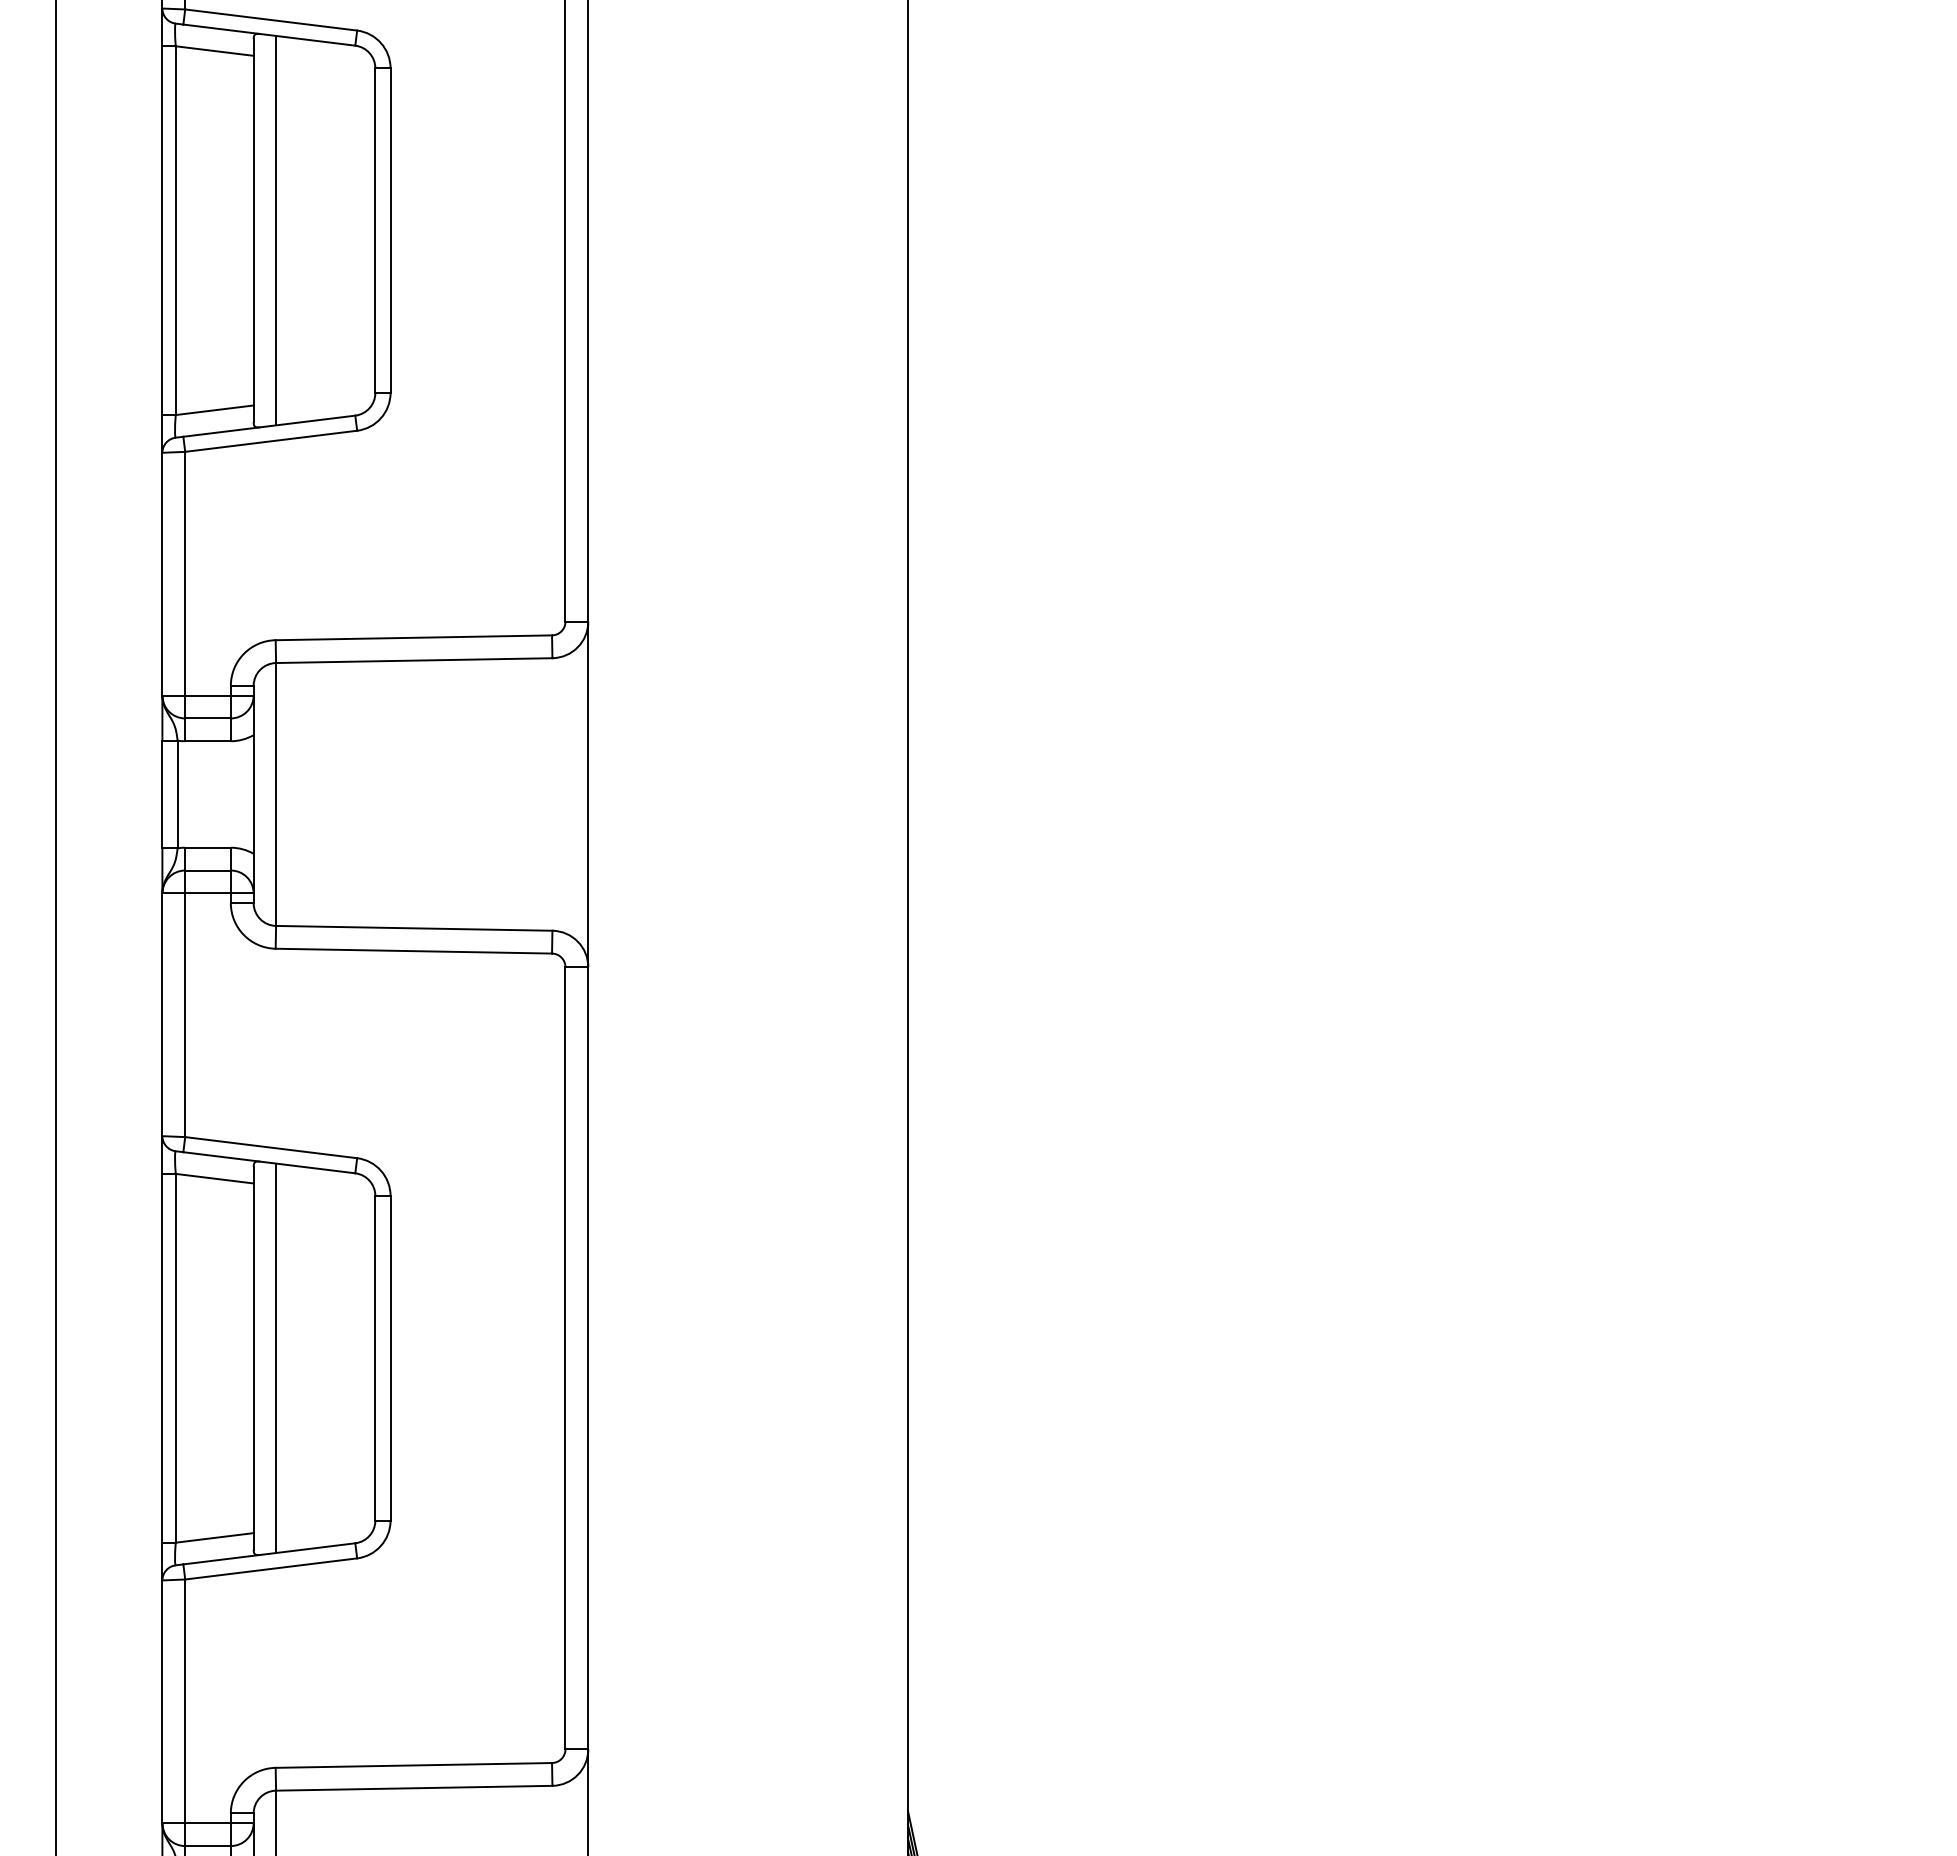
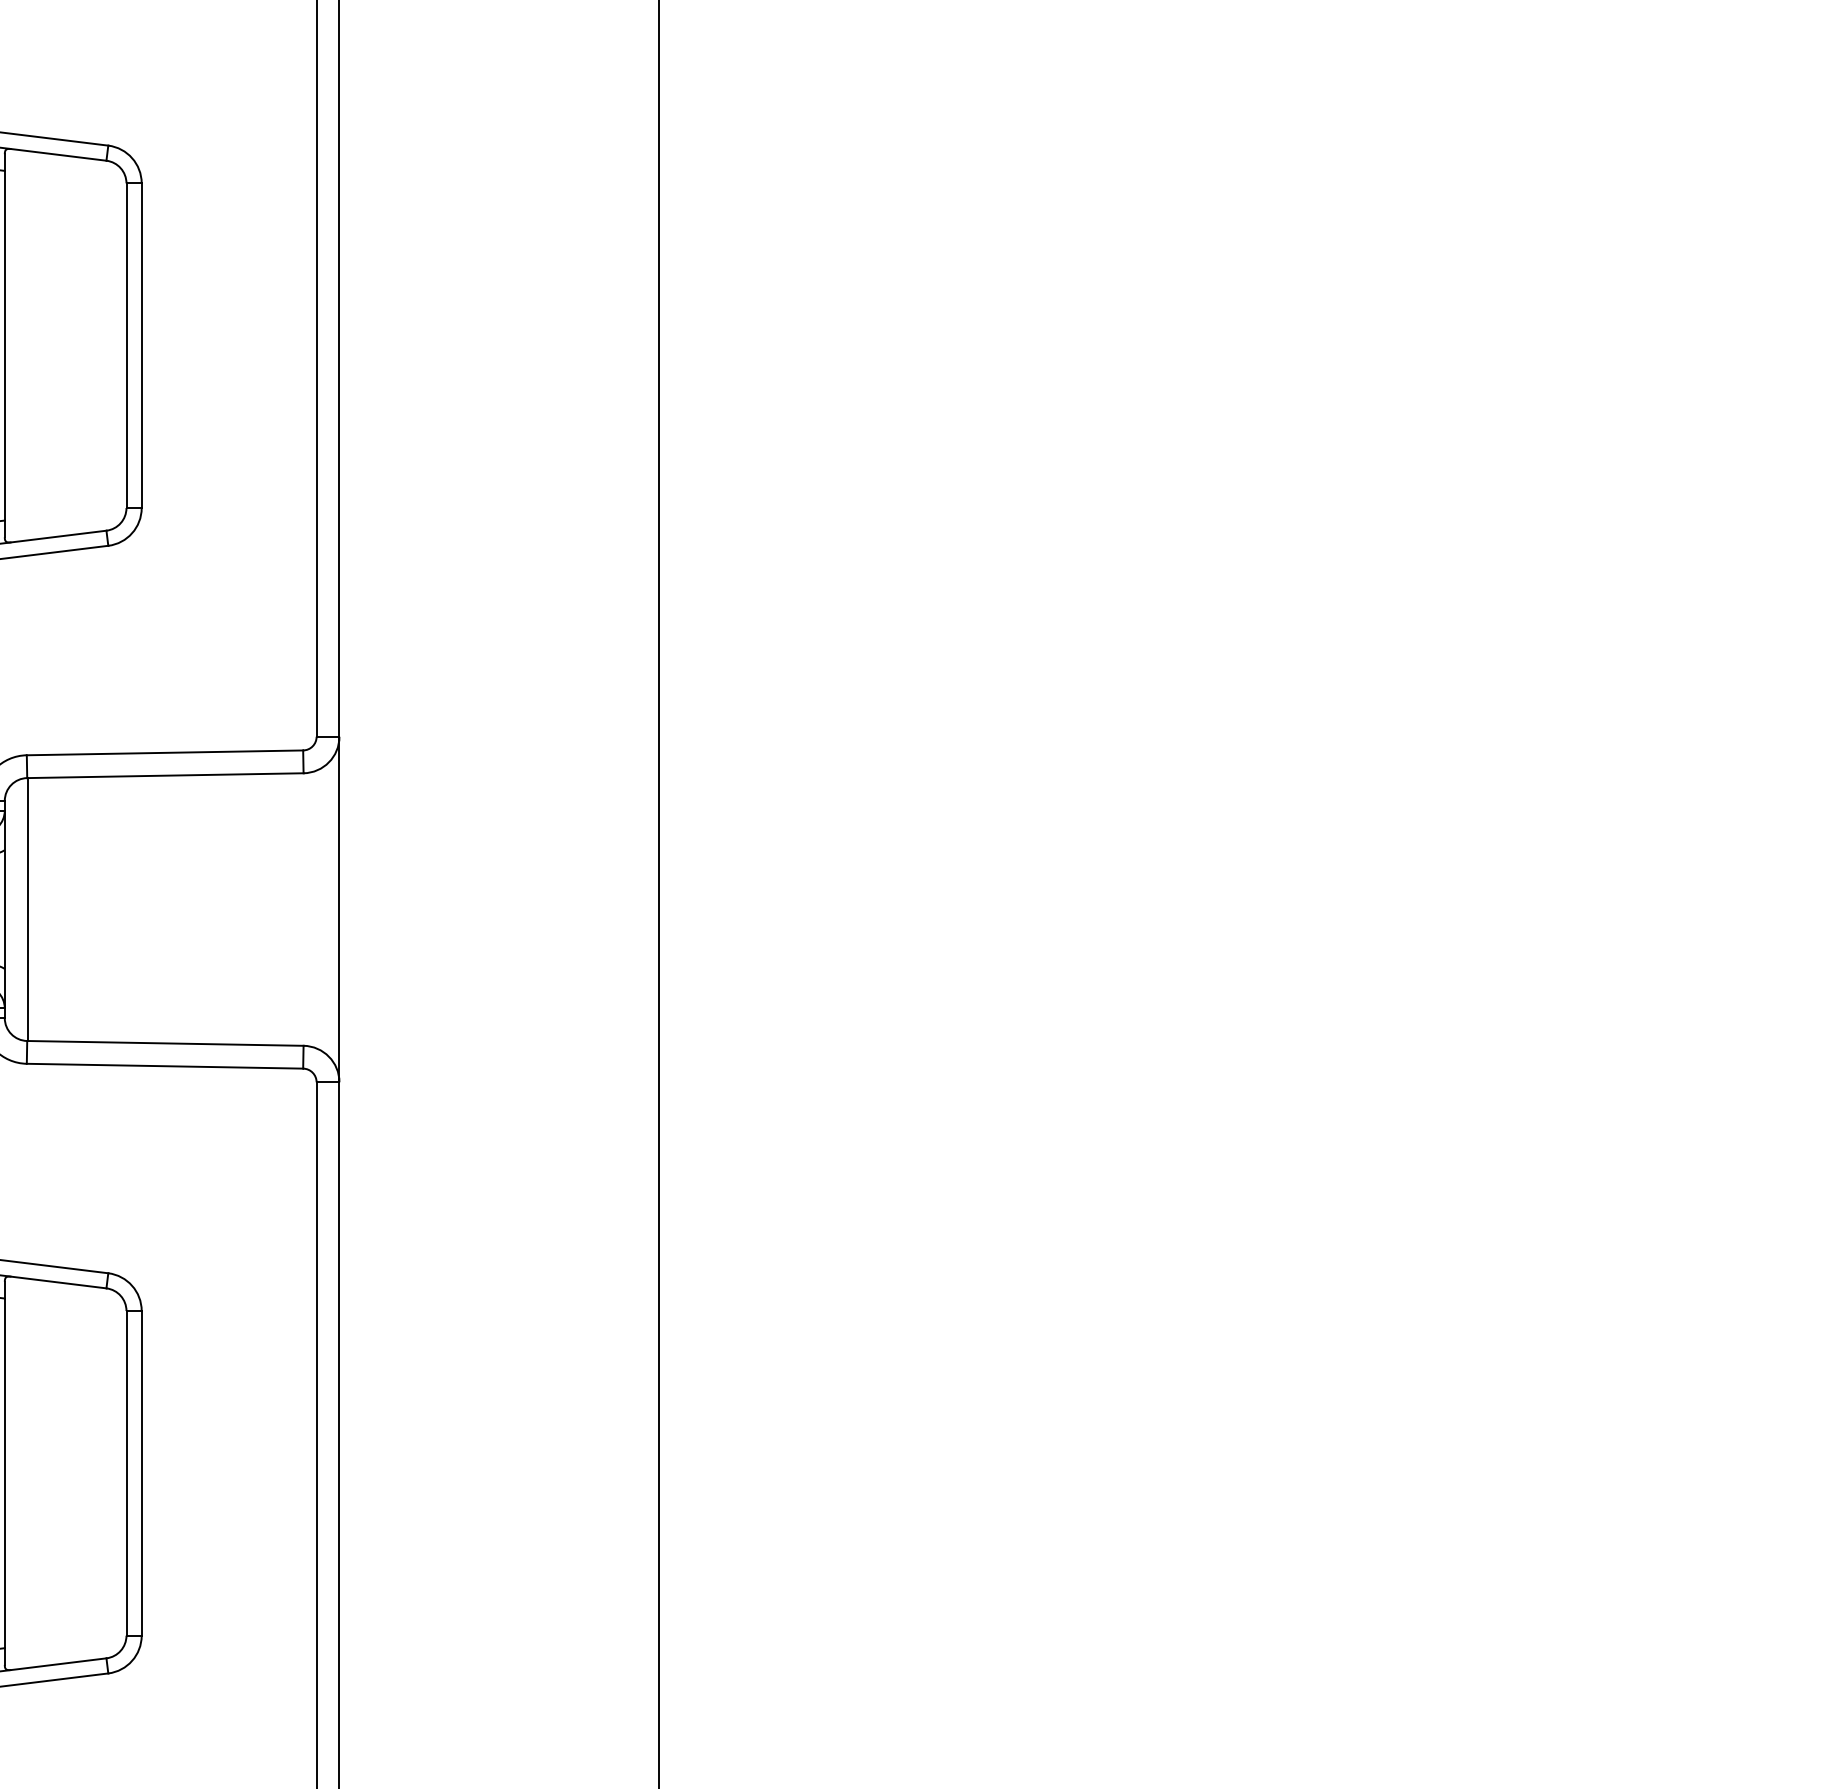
line: (276, 230) -> (27, 345), removed
line: (276, 1357) -> (27, 1472), removed

